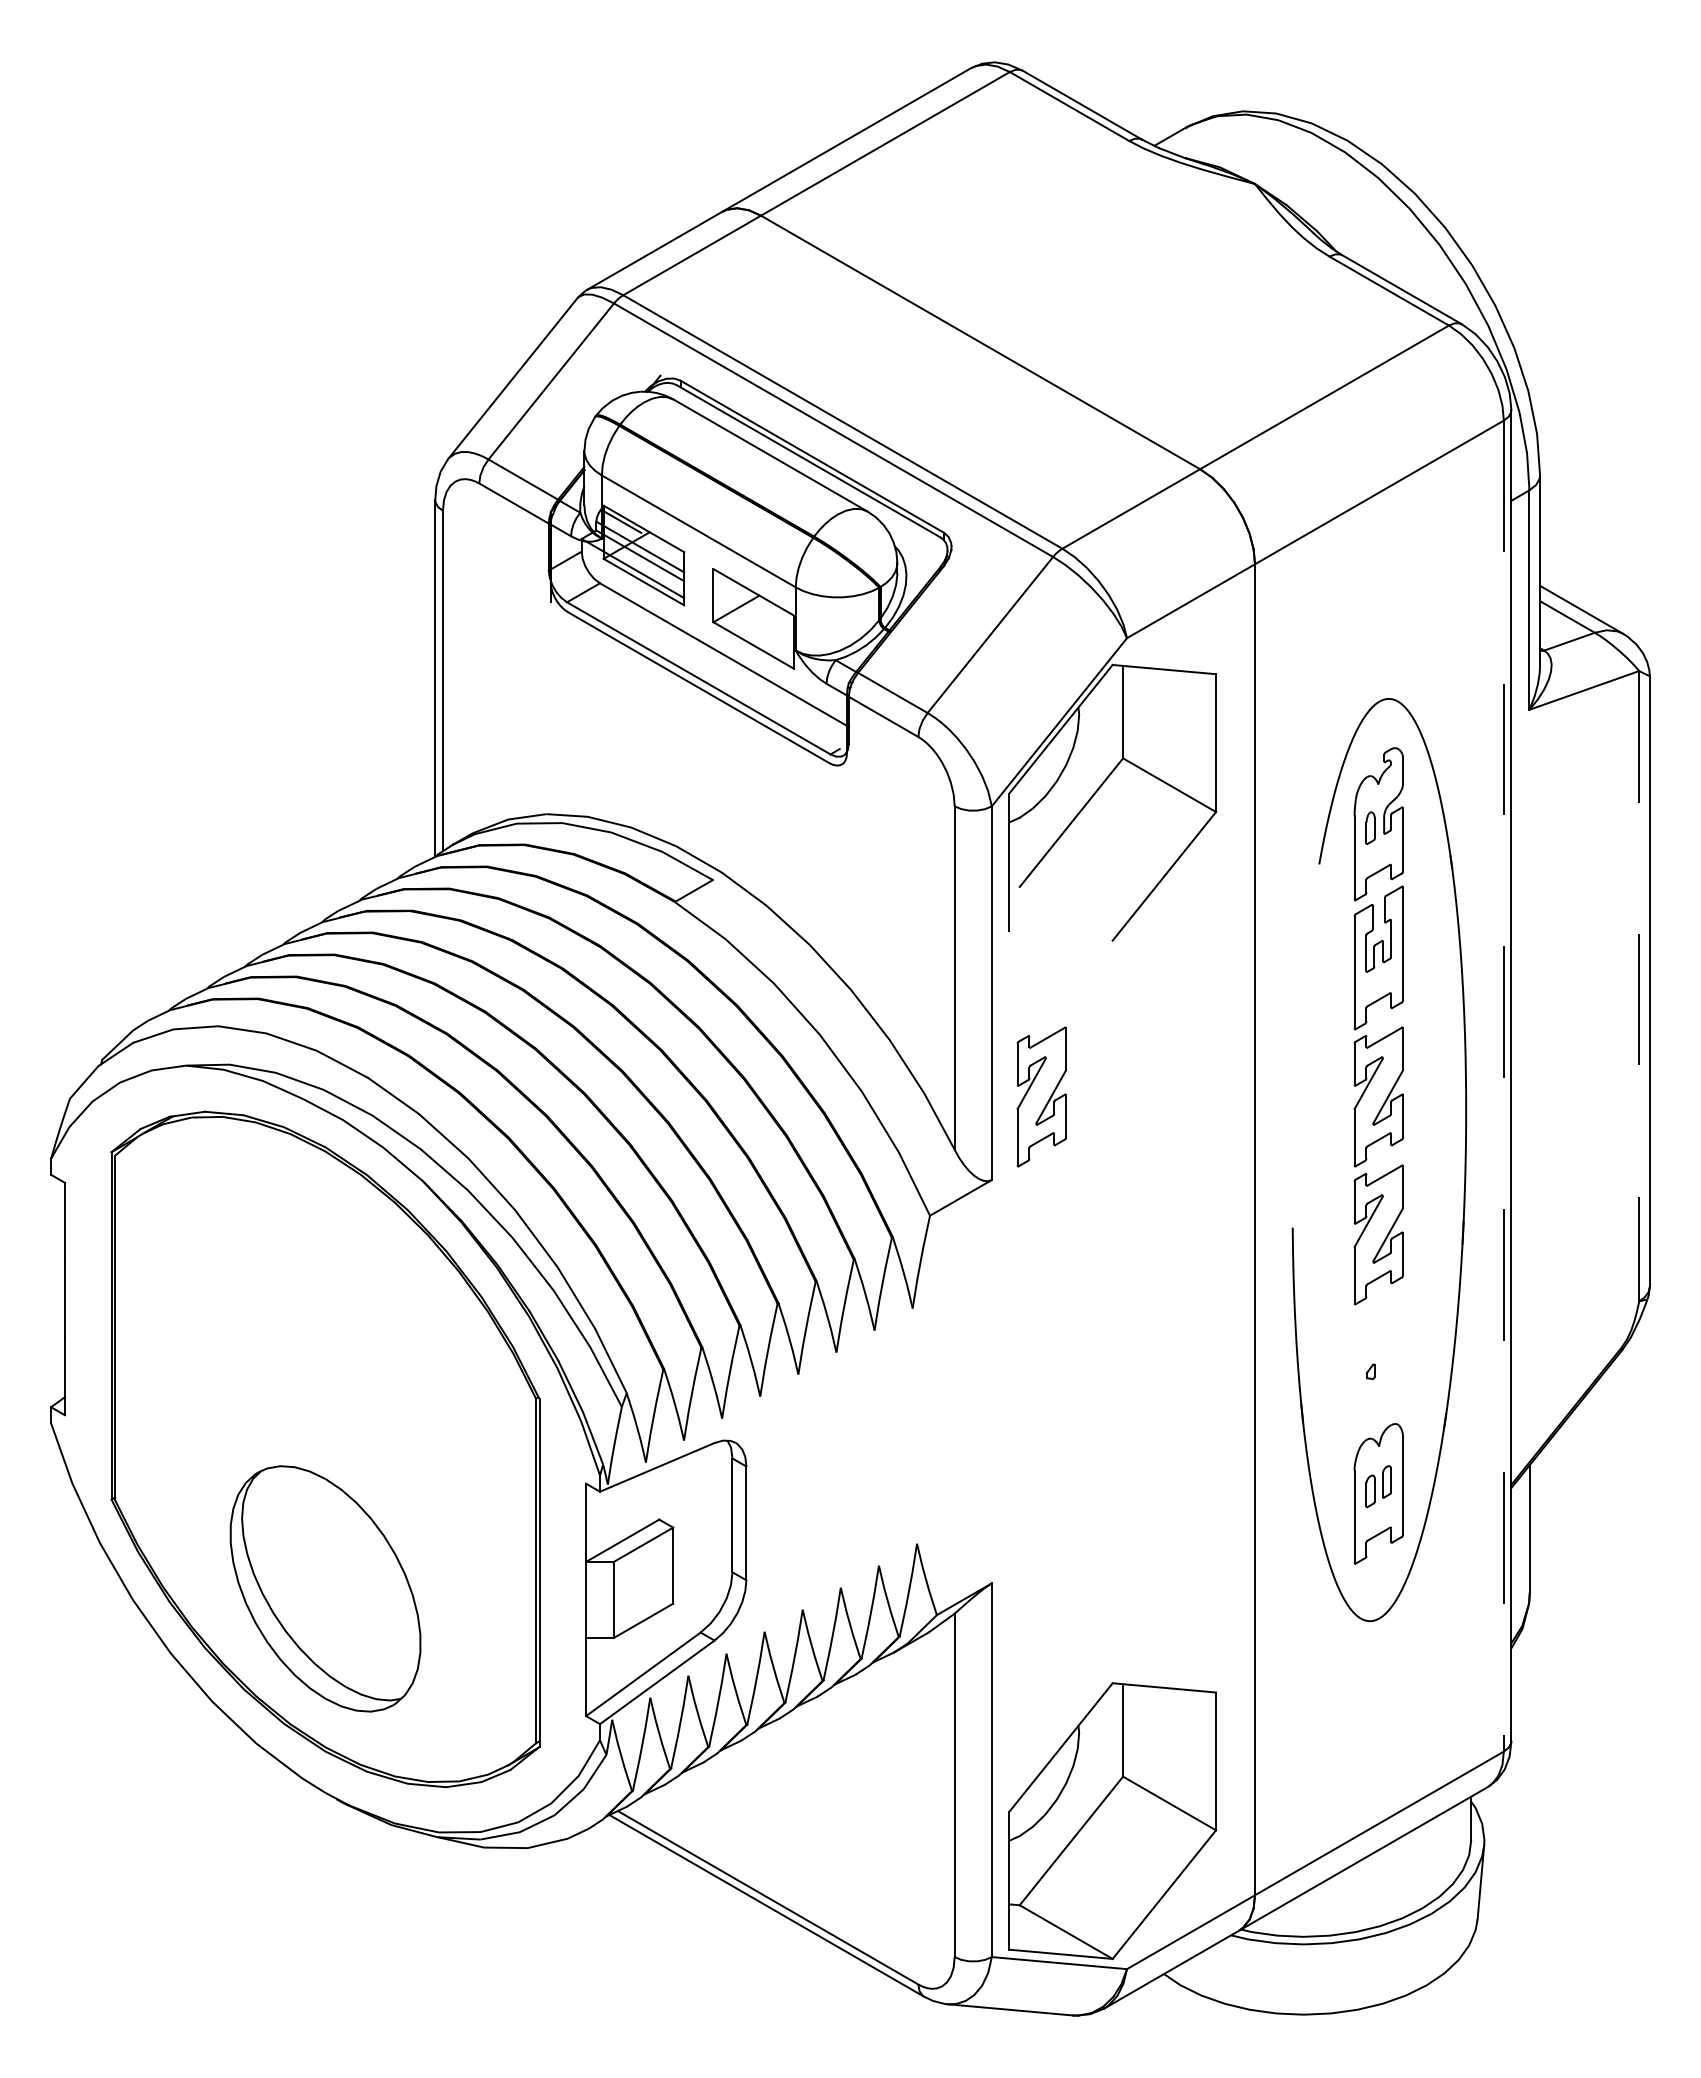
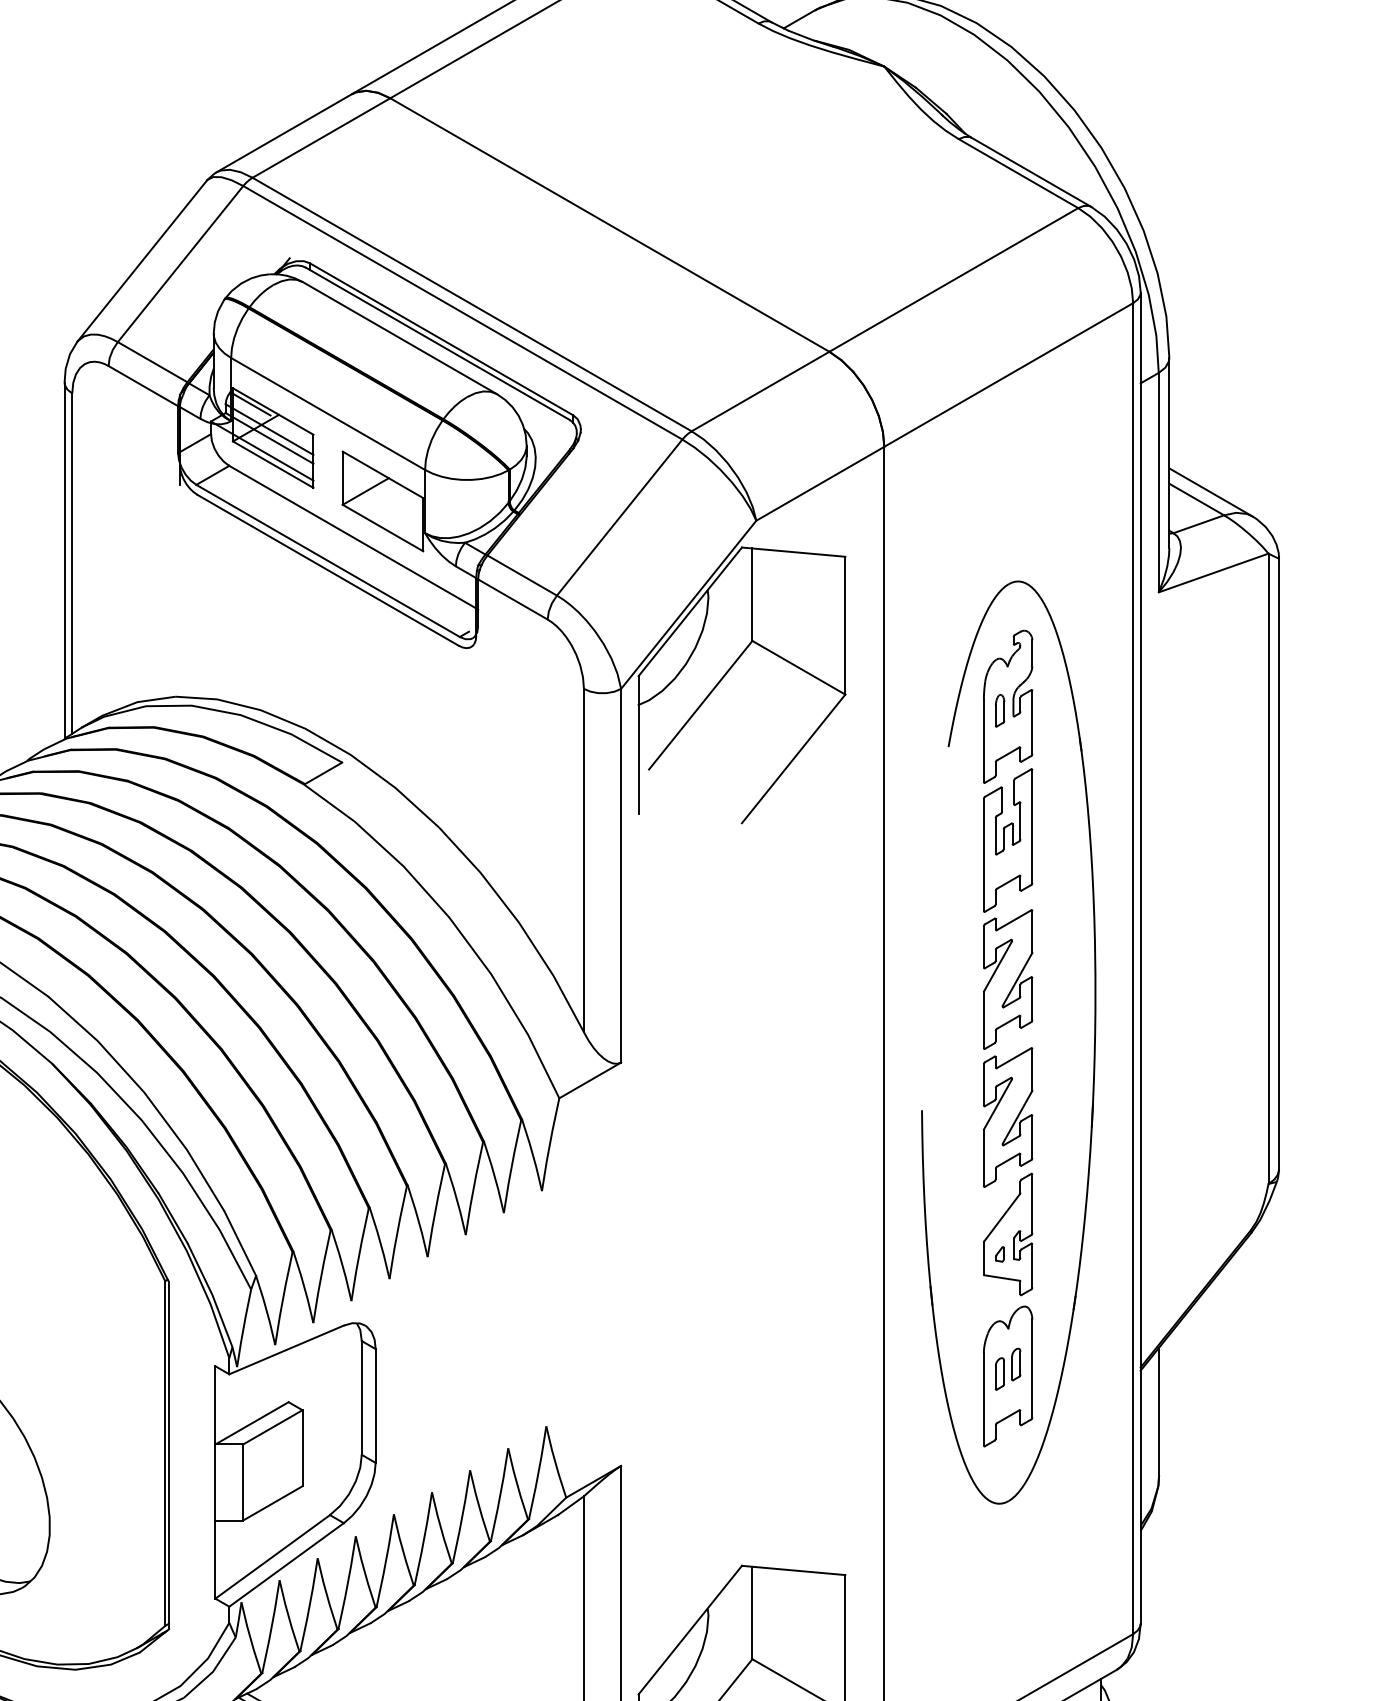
line: (1639, 986) -> (1268, 869), dashed -> solid
line: (1503, 1086) -> (1132, 969), dashed -> solid
part: (1041, 1096) -> (670, 979), removed
part: (1378, 1351) -> (1007, 1234), added

